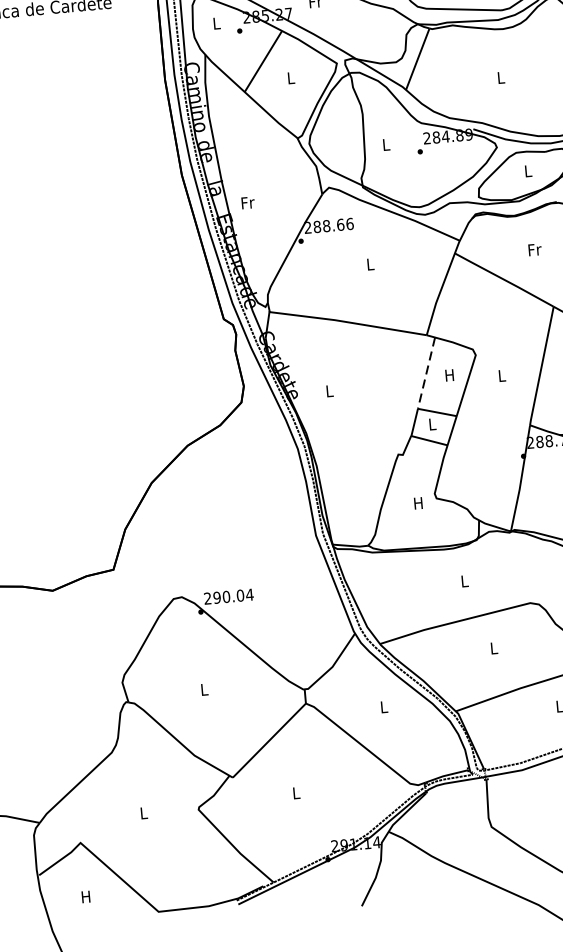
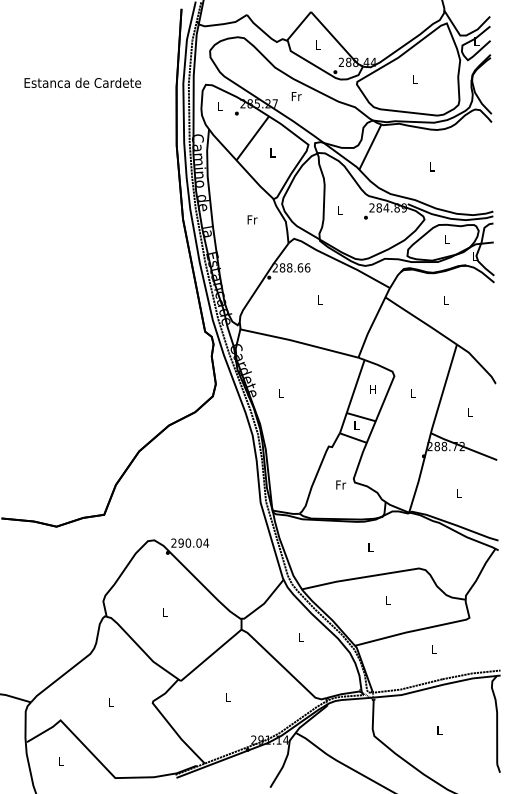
text: (248, 202) -> (252, 219), moved
text: (534, 249) -> (446, 299), Fr -> L
line: (426, 373) -> (355, 386), dashed -> solid
text: (419, 502) -> (341, 484), H -> Fr
text: (85, 896) -> (60, 761), H -> L

